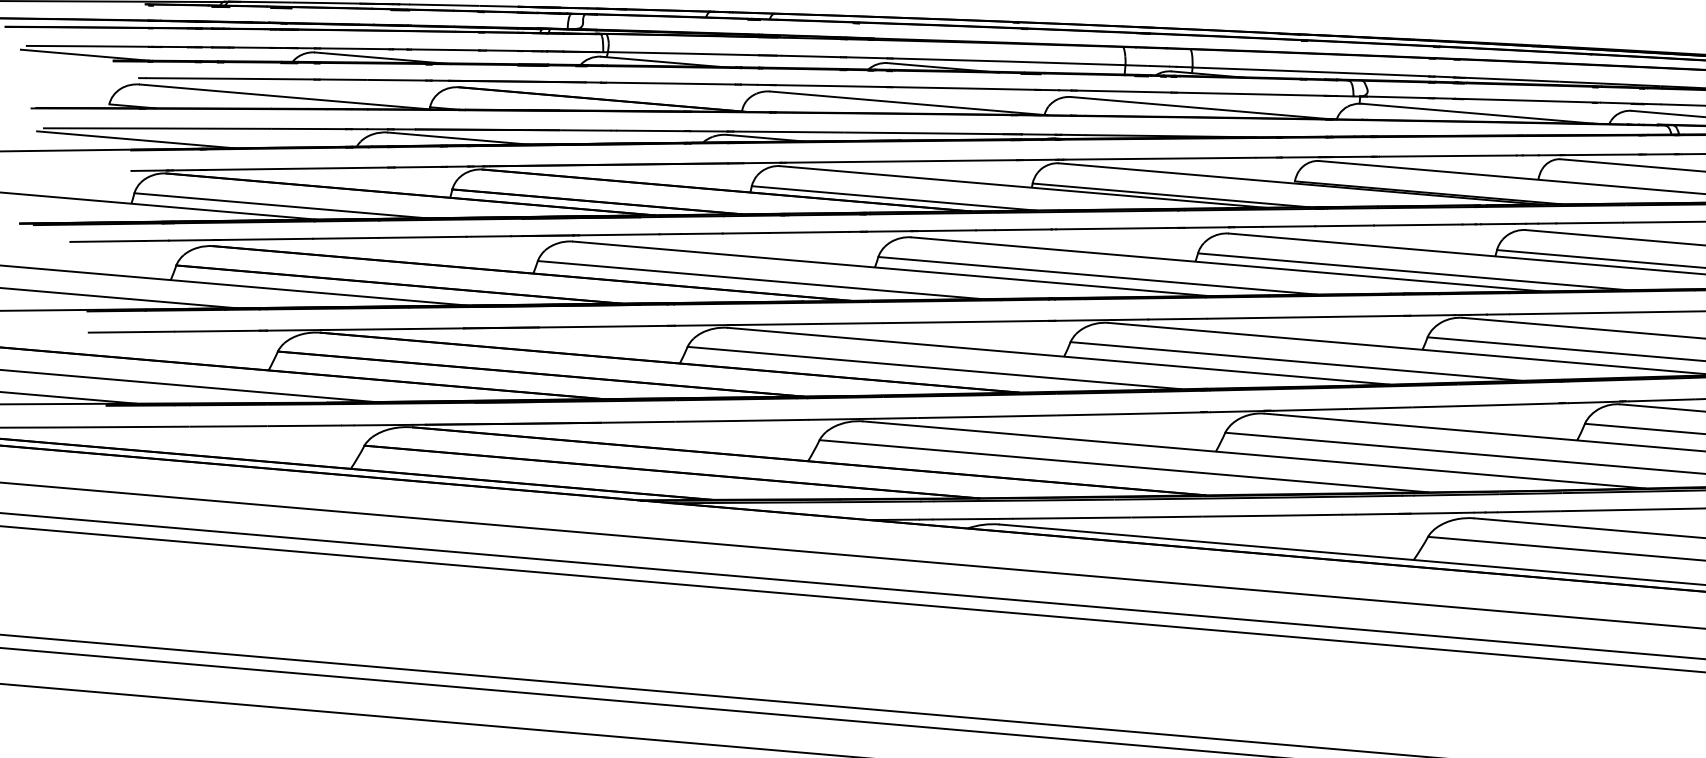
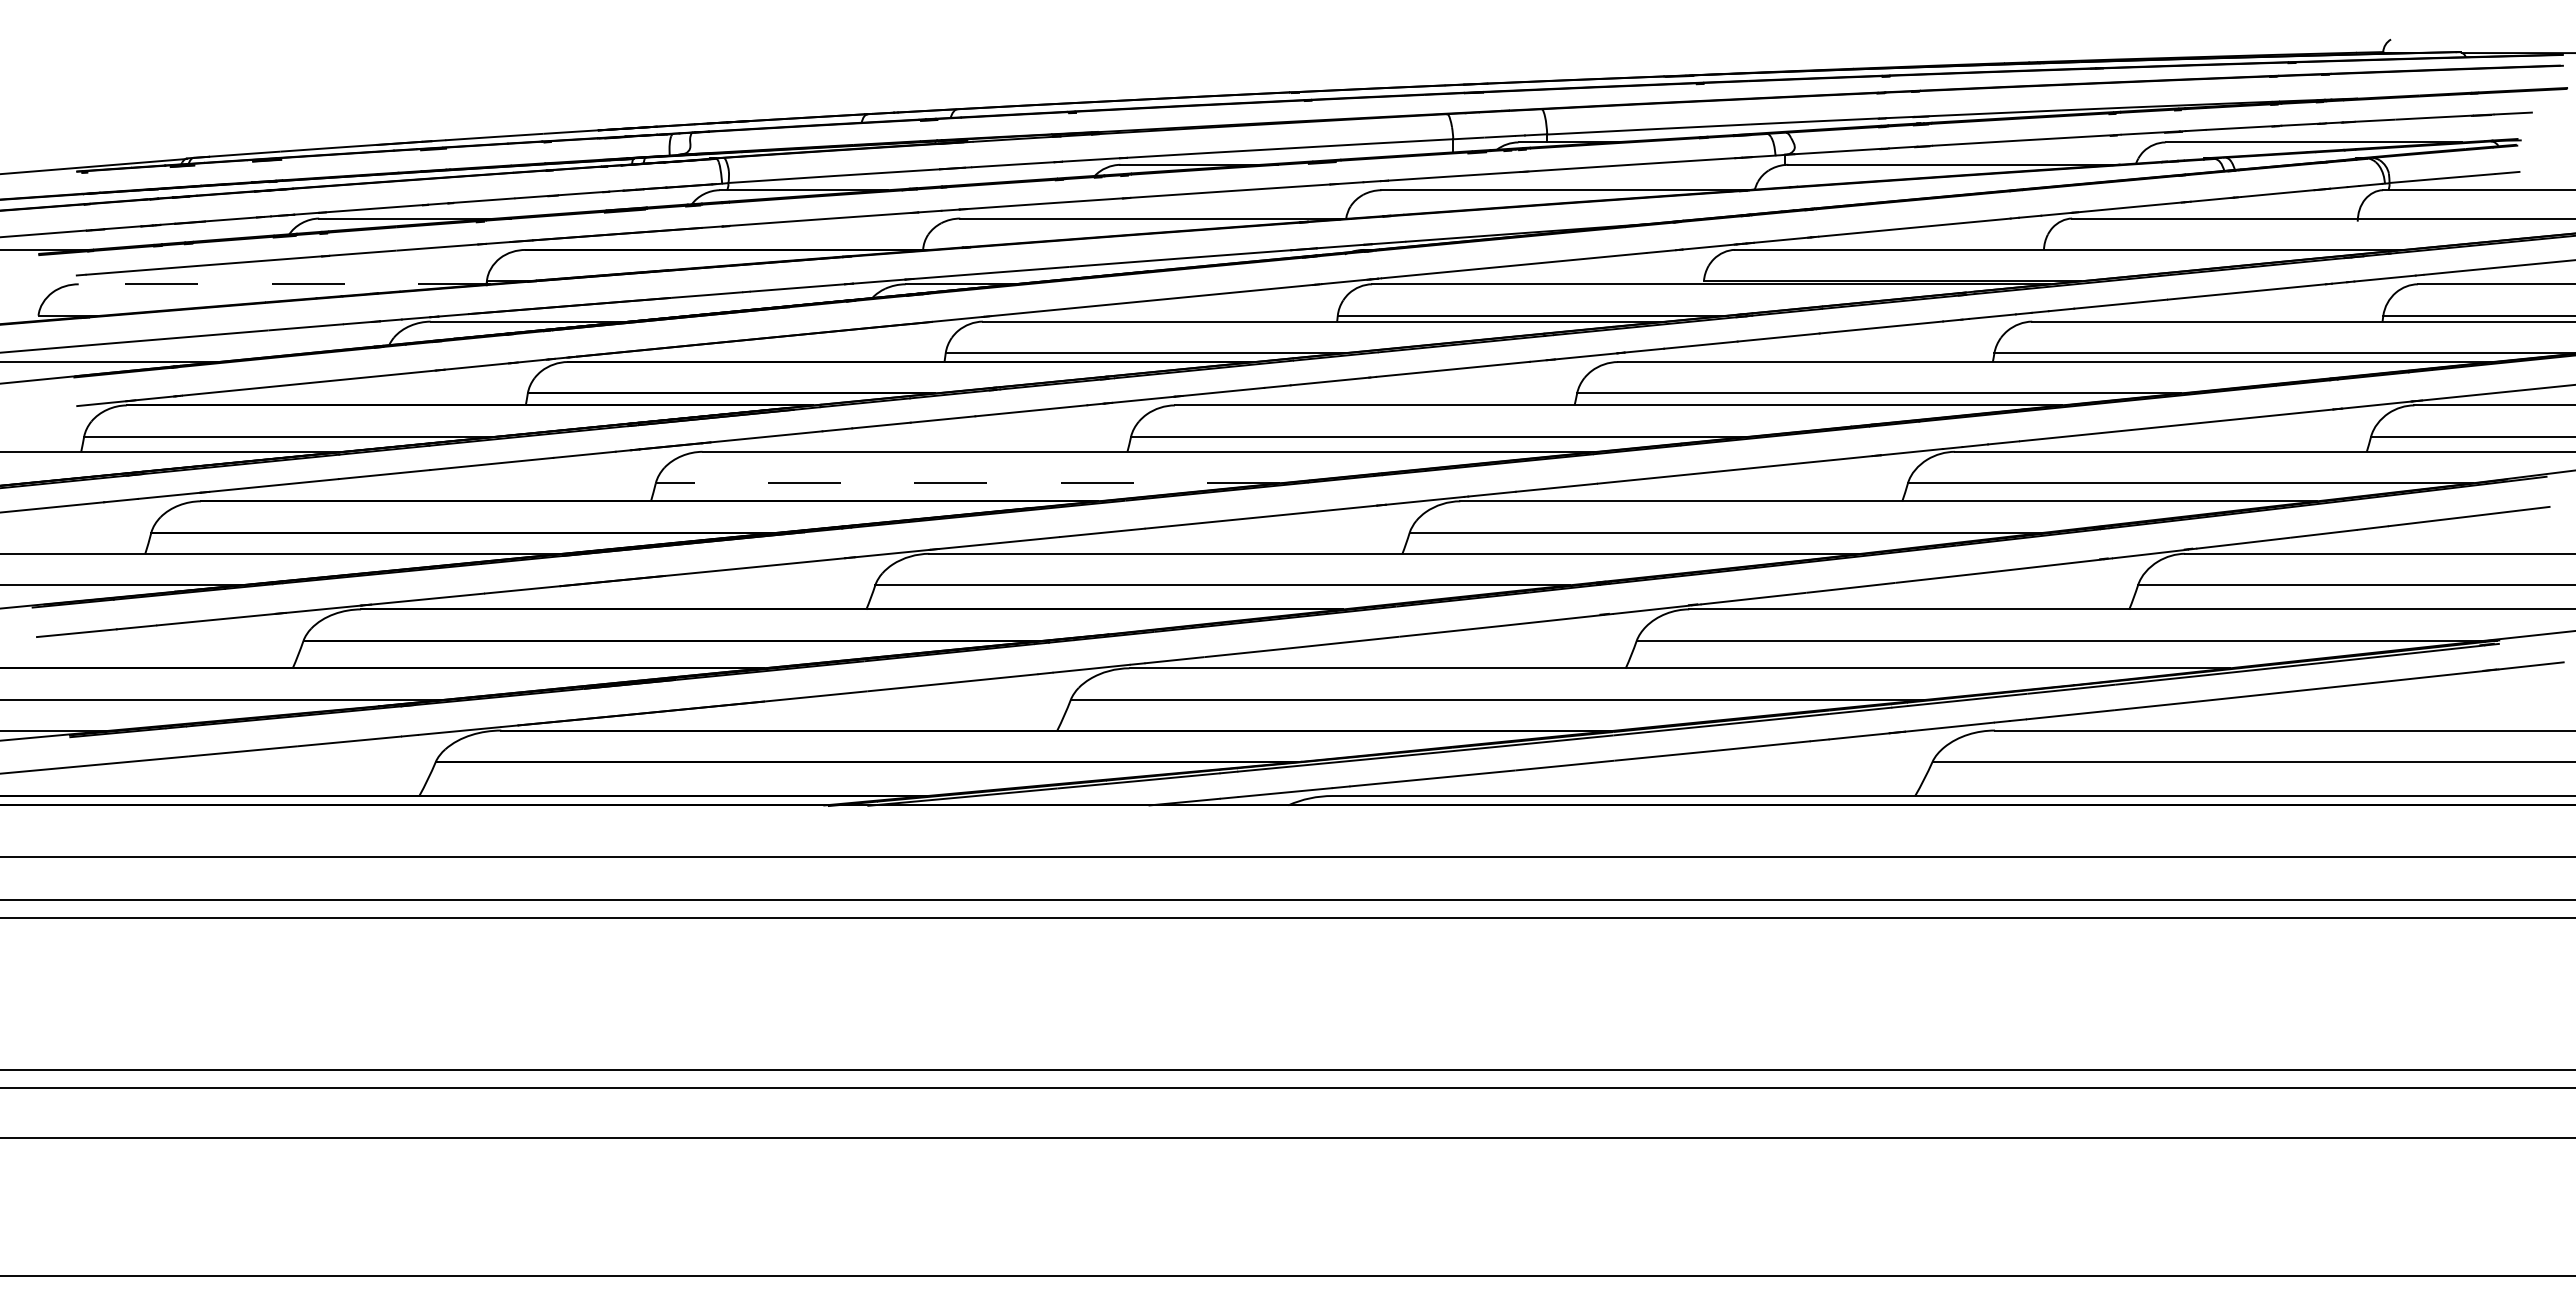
line: (286, 97) -> (284, 284), solid -> dashed
line: (759, 280) -> (967, 483), solid -> dashed

